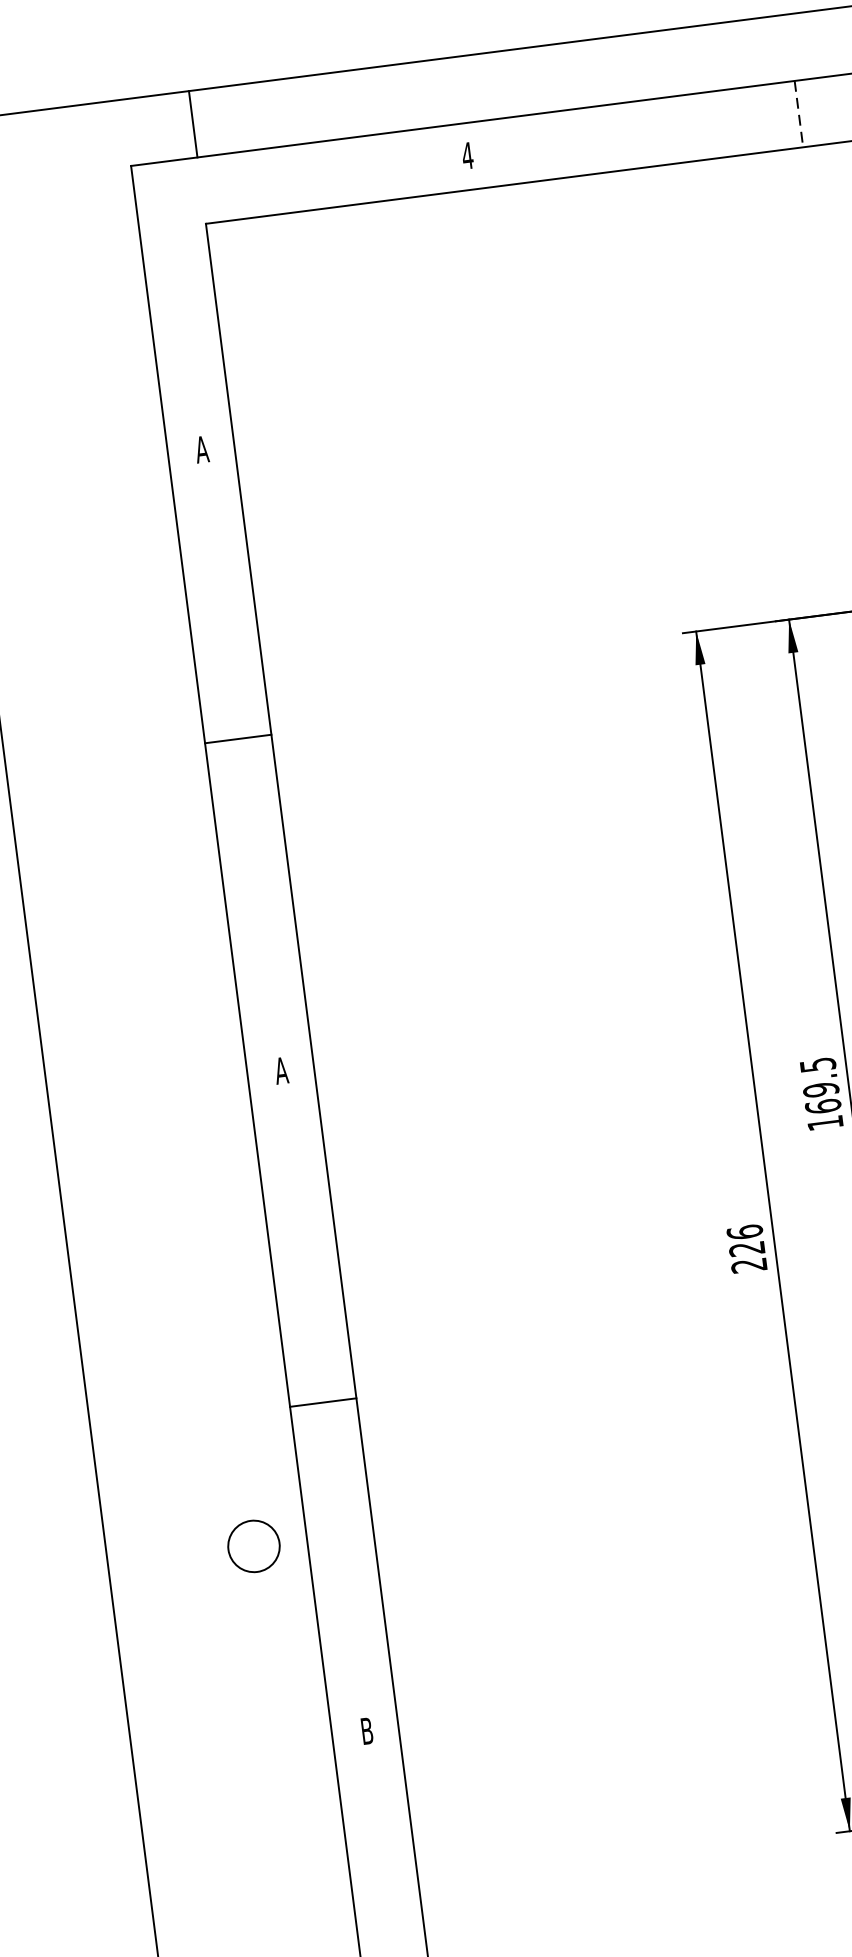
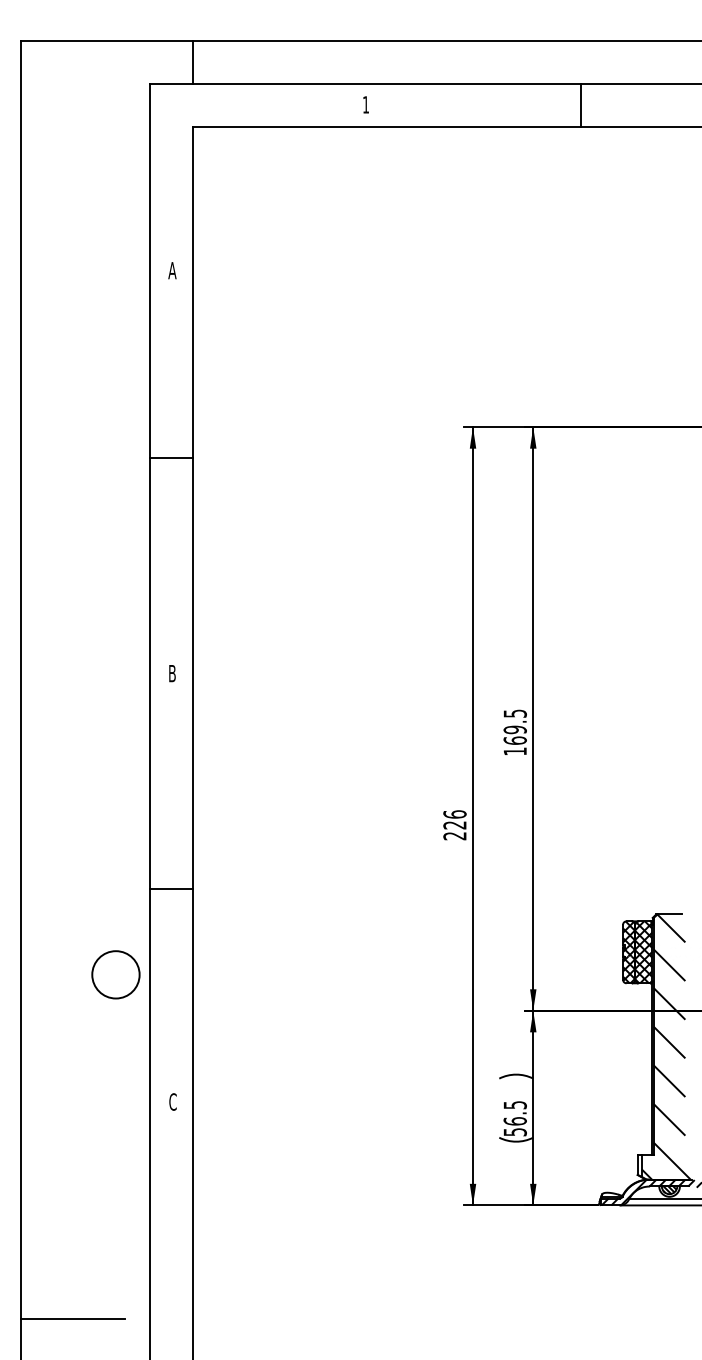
line: (798, 114) -> (580, 105), dashed -> solid
text: (466, 155) -> (365, 104), 4 -> 1
text: (281, 1070) -> (172, 673), A -> B
circle: (253, 1545) -> (115, 974), size x1.43
text: (366, 1730) -> (172, 1101), B -> C

